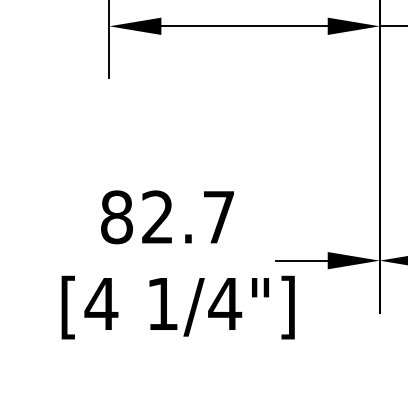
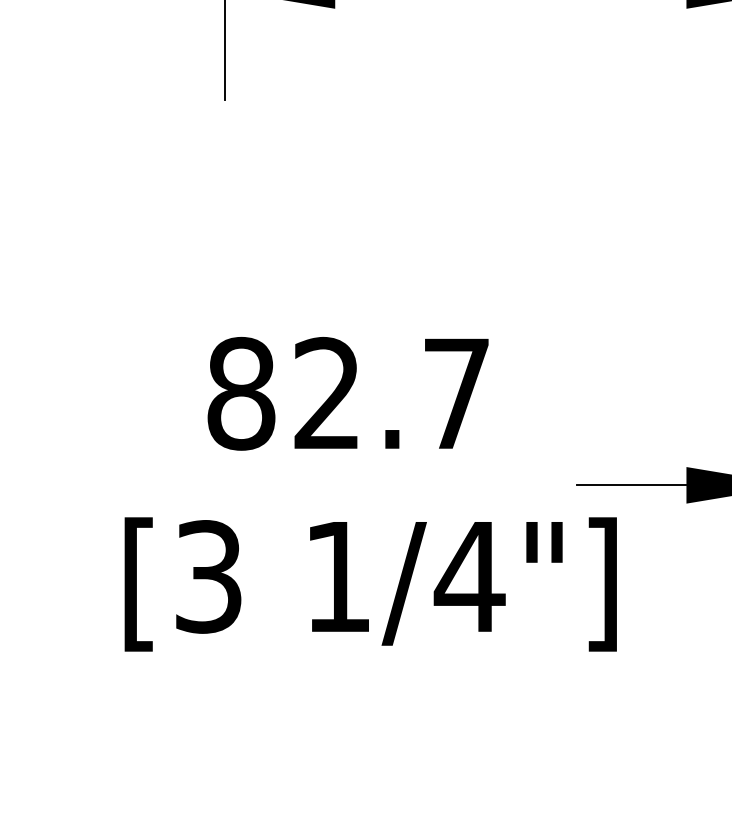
text: (101, 303) -> (208, 575), [4 -> [3

